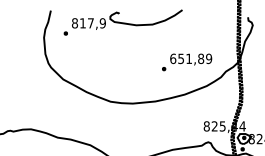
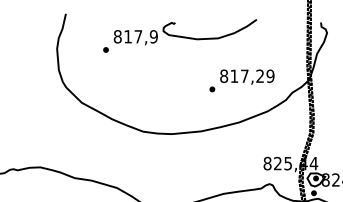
part: (122, 22) -> (179, 35), moved
text: (187, 58) -> (242, 75), 651,89 -> 817,29

